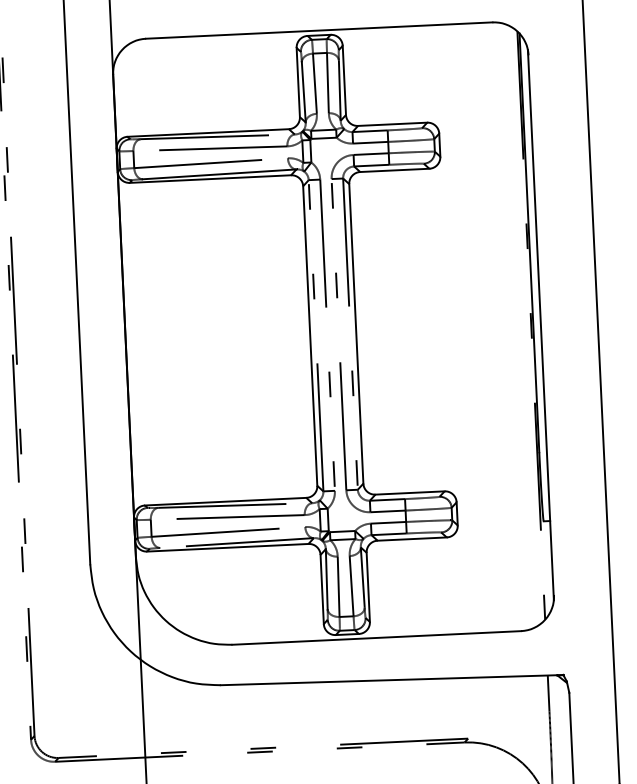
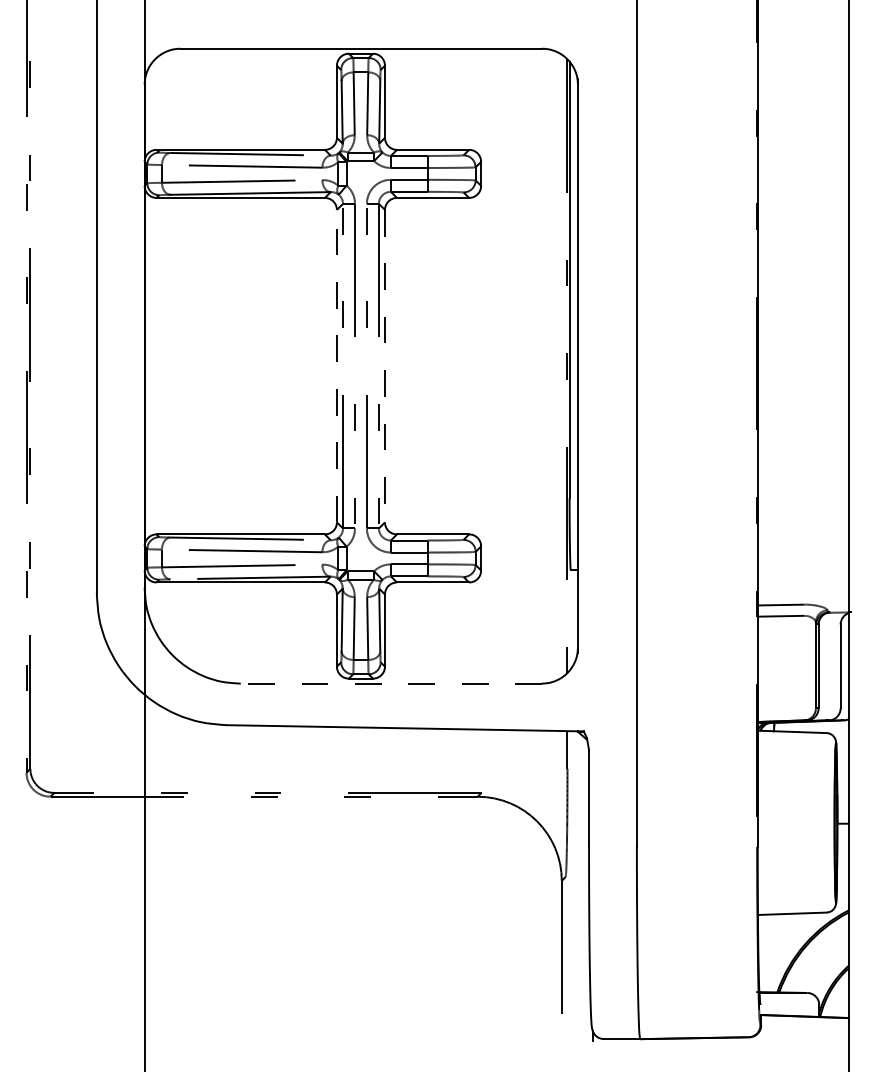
line: (356, 334) -> (385, 366), solid -> dashed
line: (309, 335) -> (336, 365), solid -> dashed
line: (376, 637) -> (391, 683), solid -> dashed

